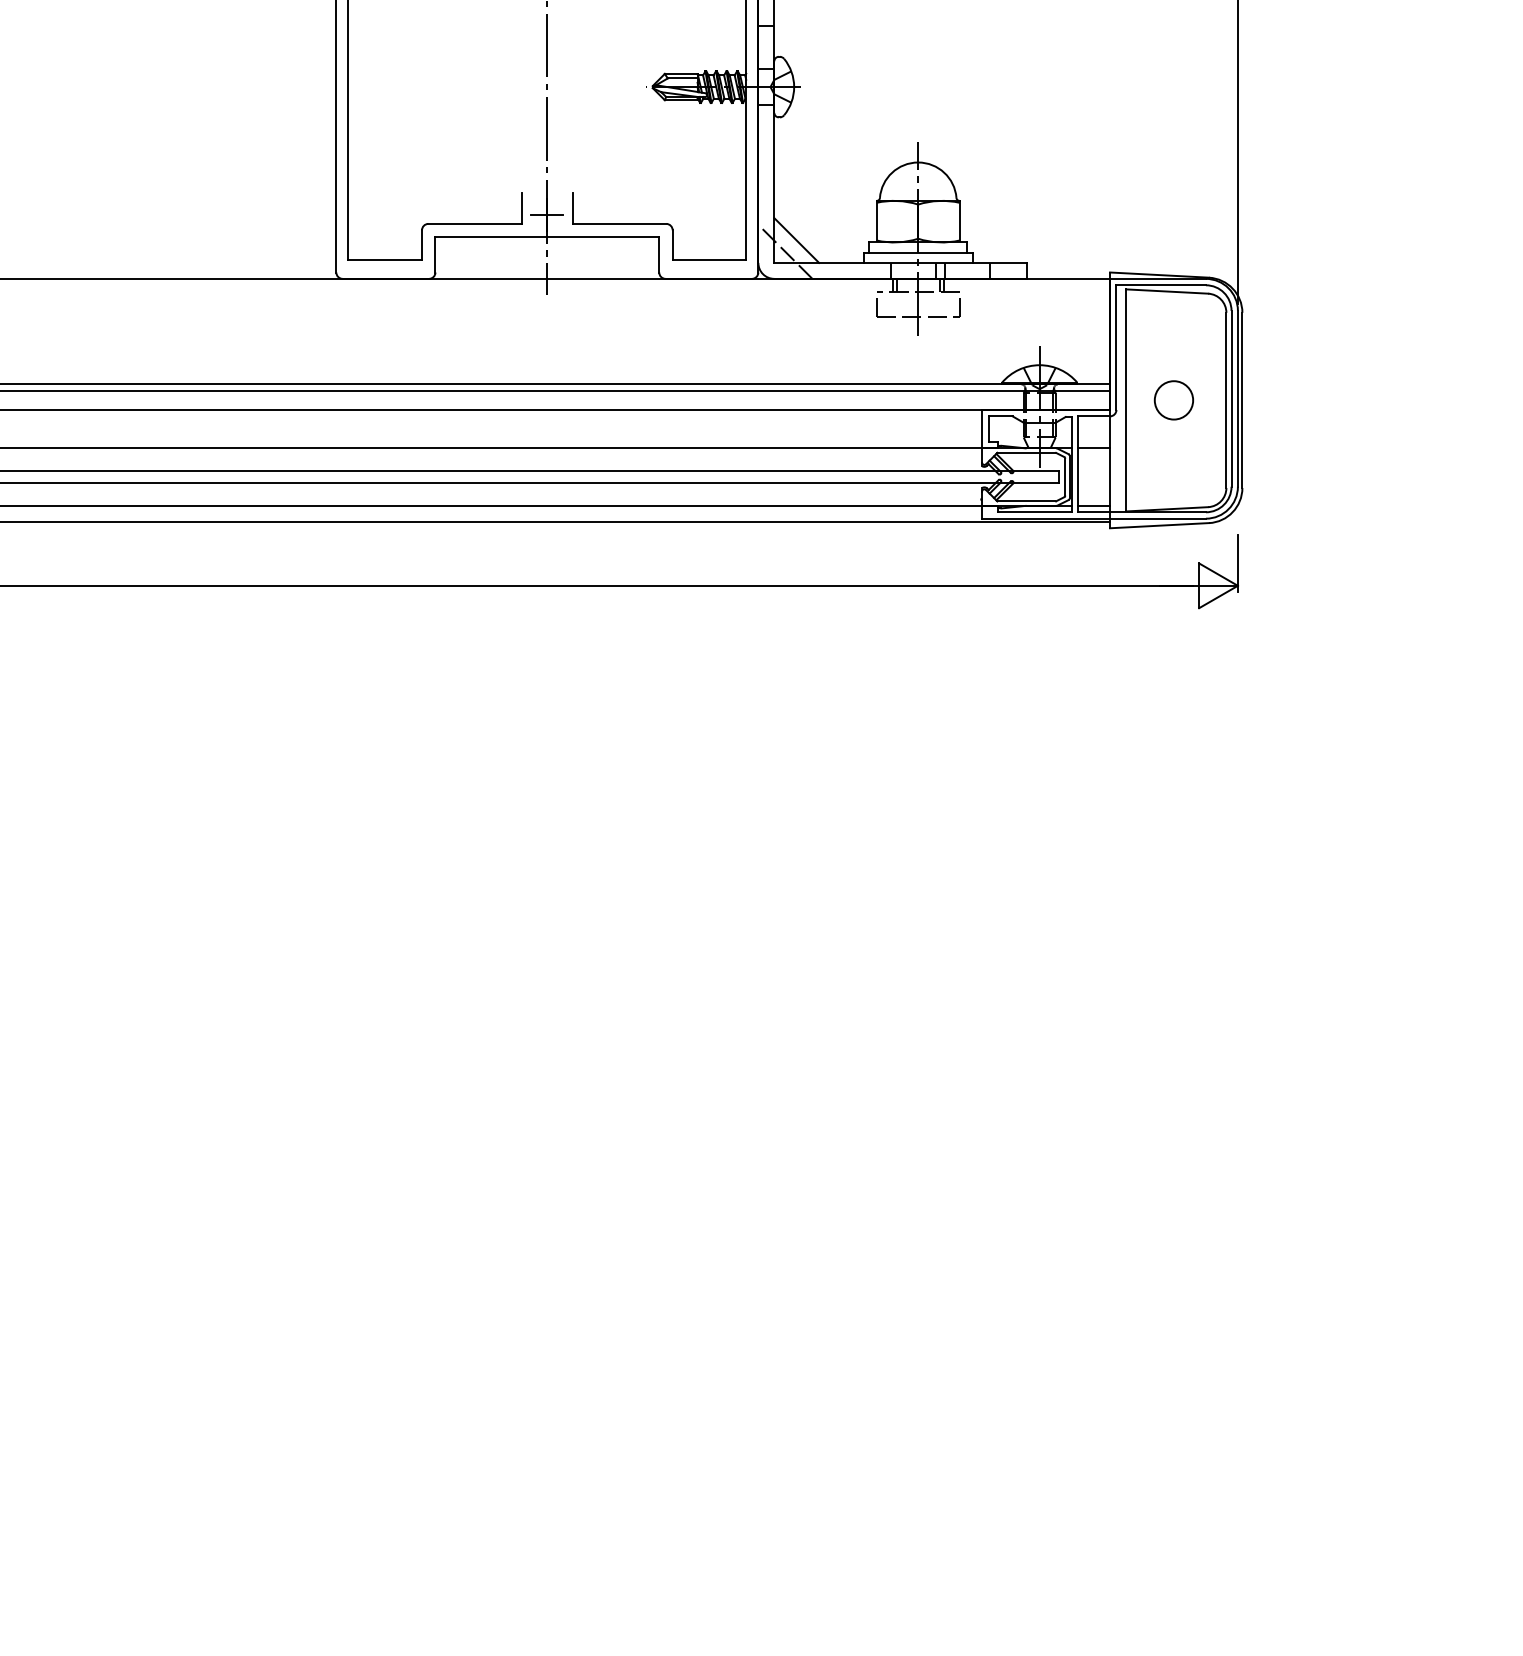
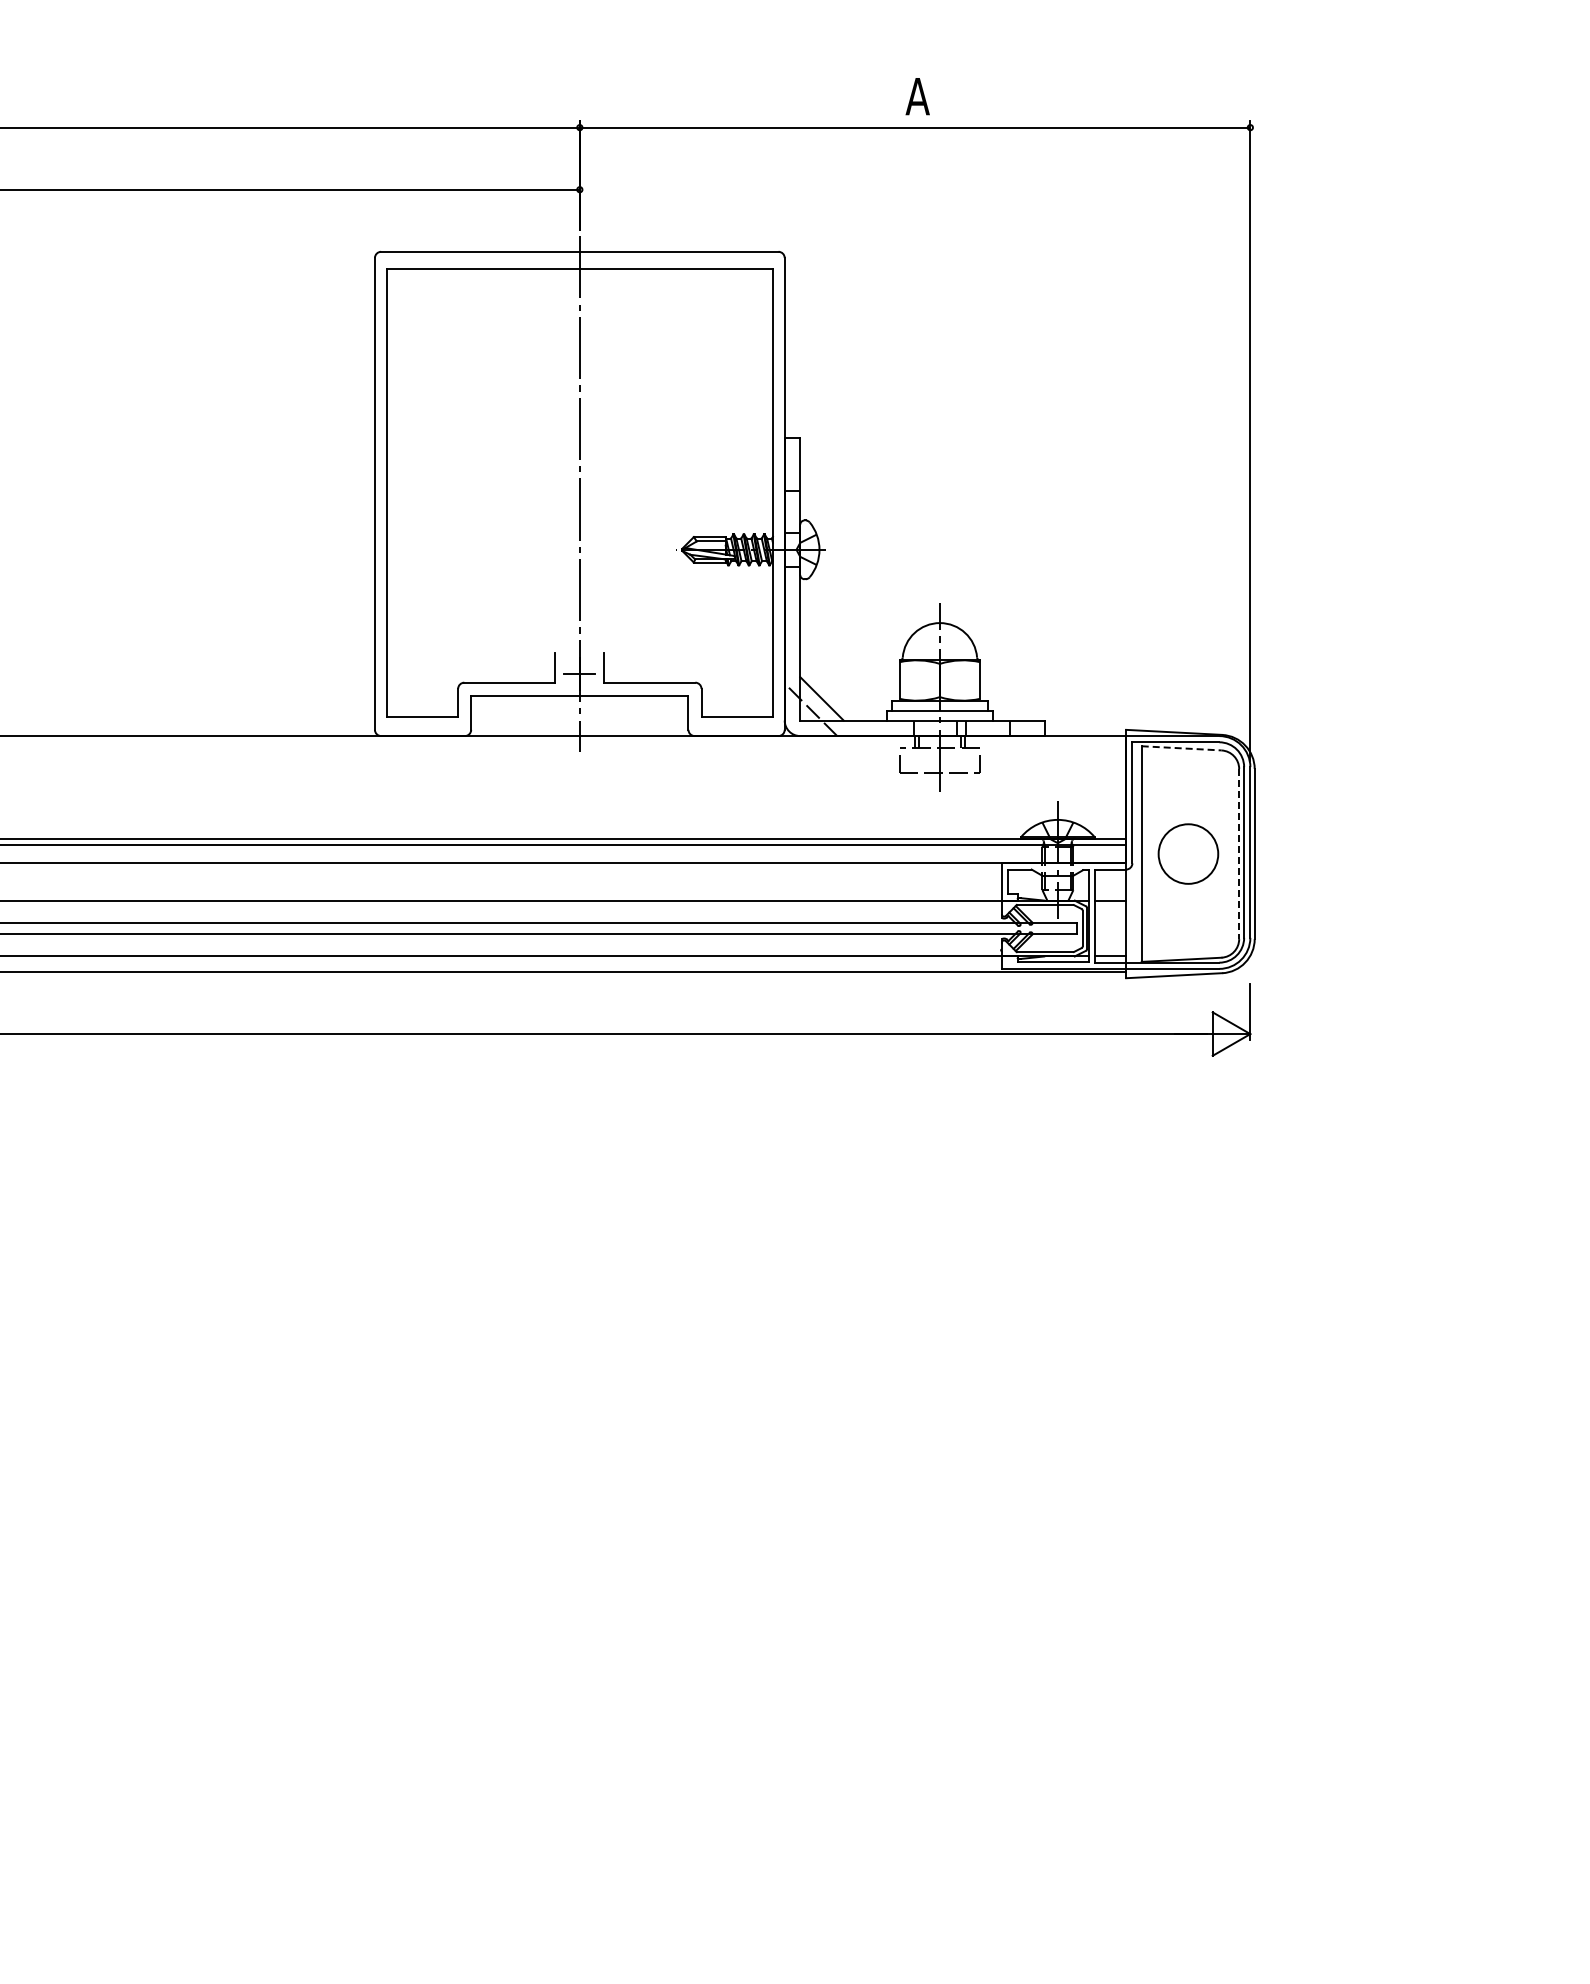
line: (1167, 291) -> (1181, 748), solid -> dashed
circle: (1173, 399) -> (1187, 853), size x1.6
line: (1226, 400) -> (1239, 854), solid -> dashed

